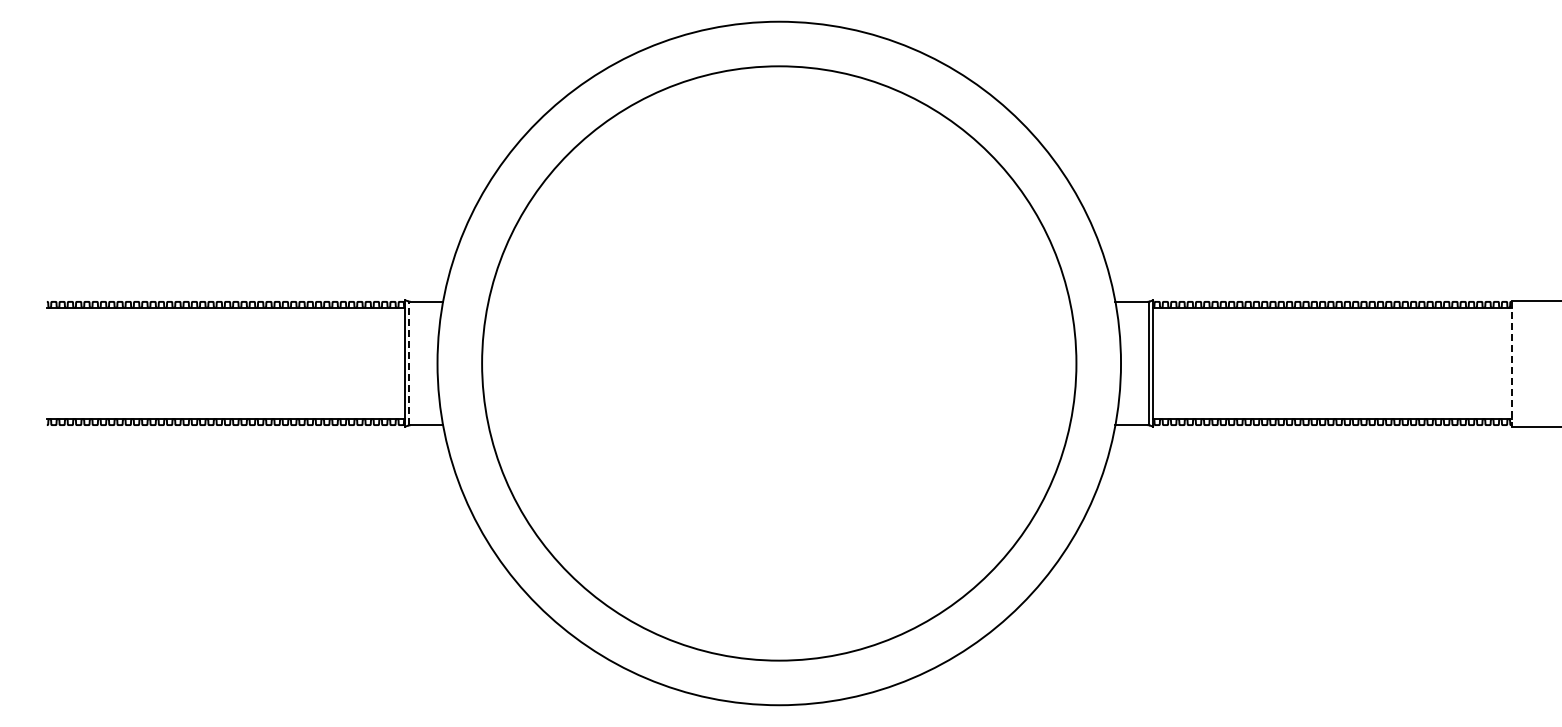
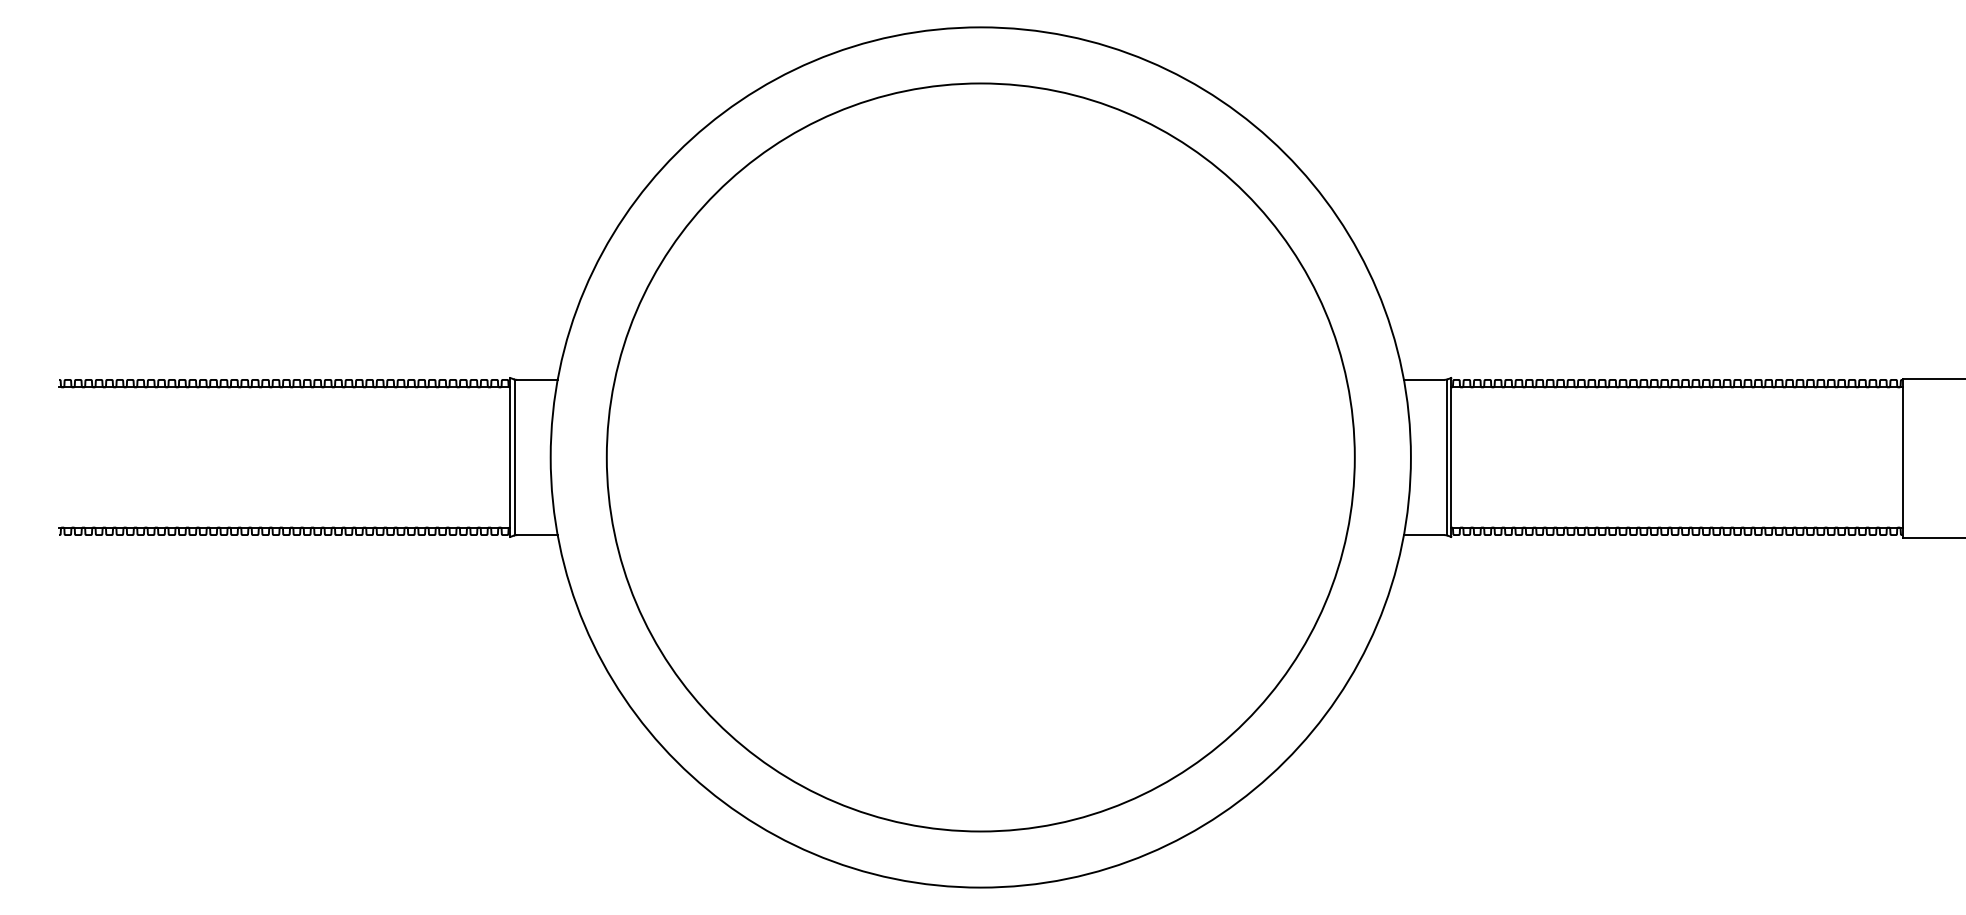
line: (409, 363) -> (515, 457), dashed -> solid
line: (1511, 364) -> (1902, 458), dashed -> solid

